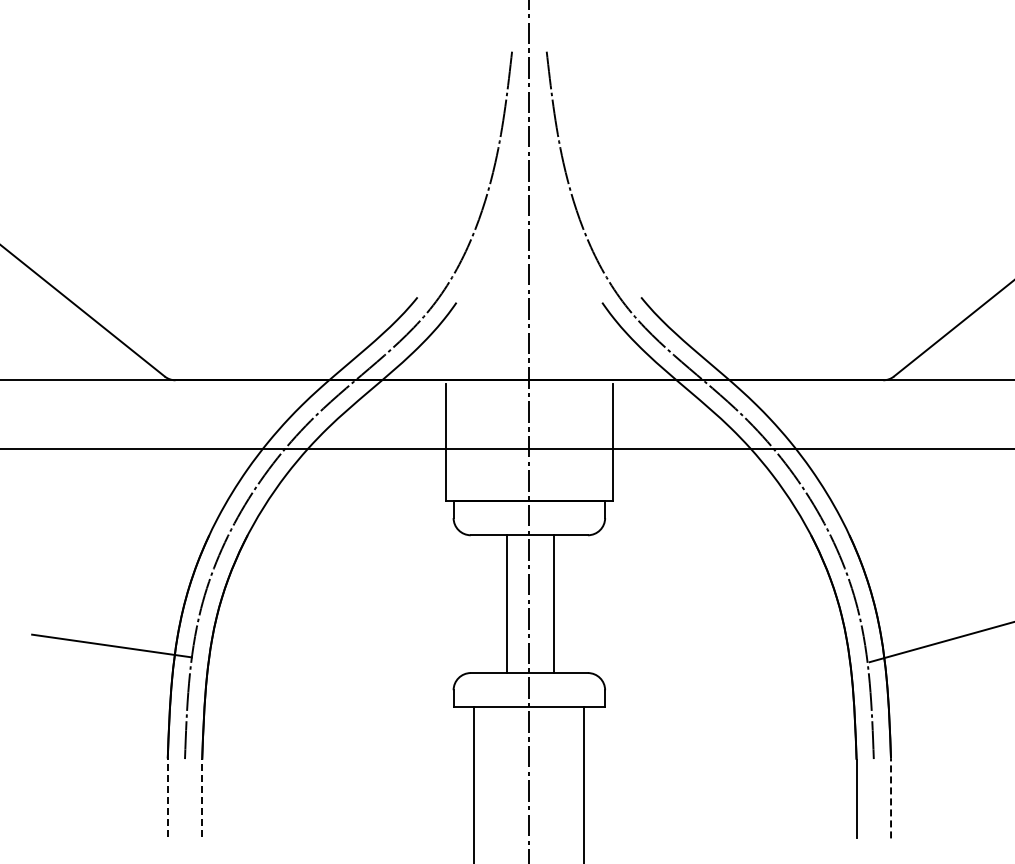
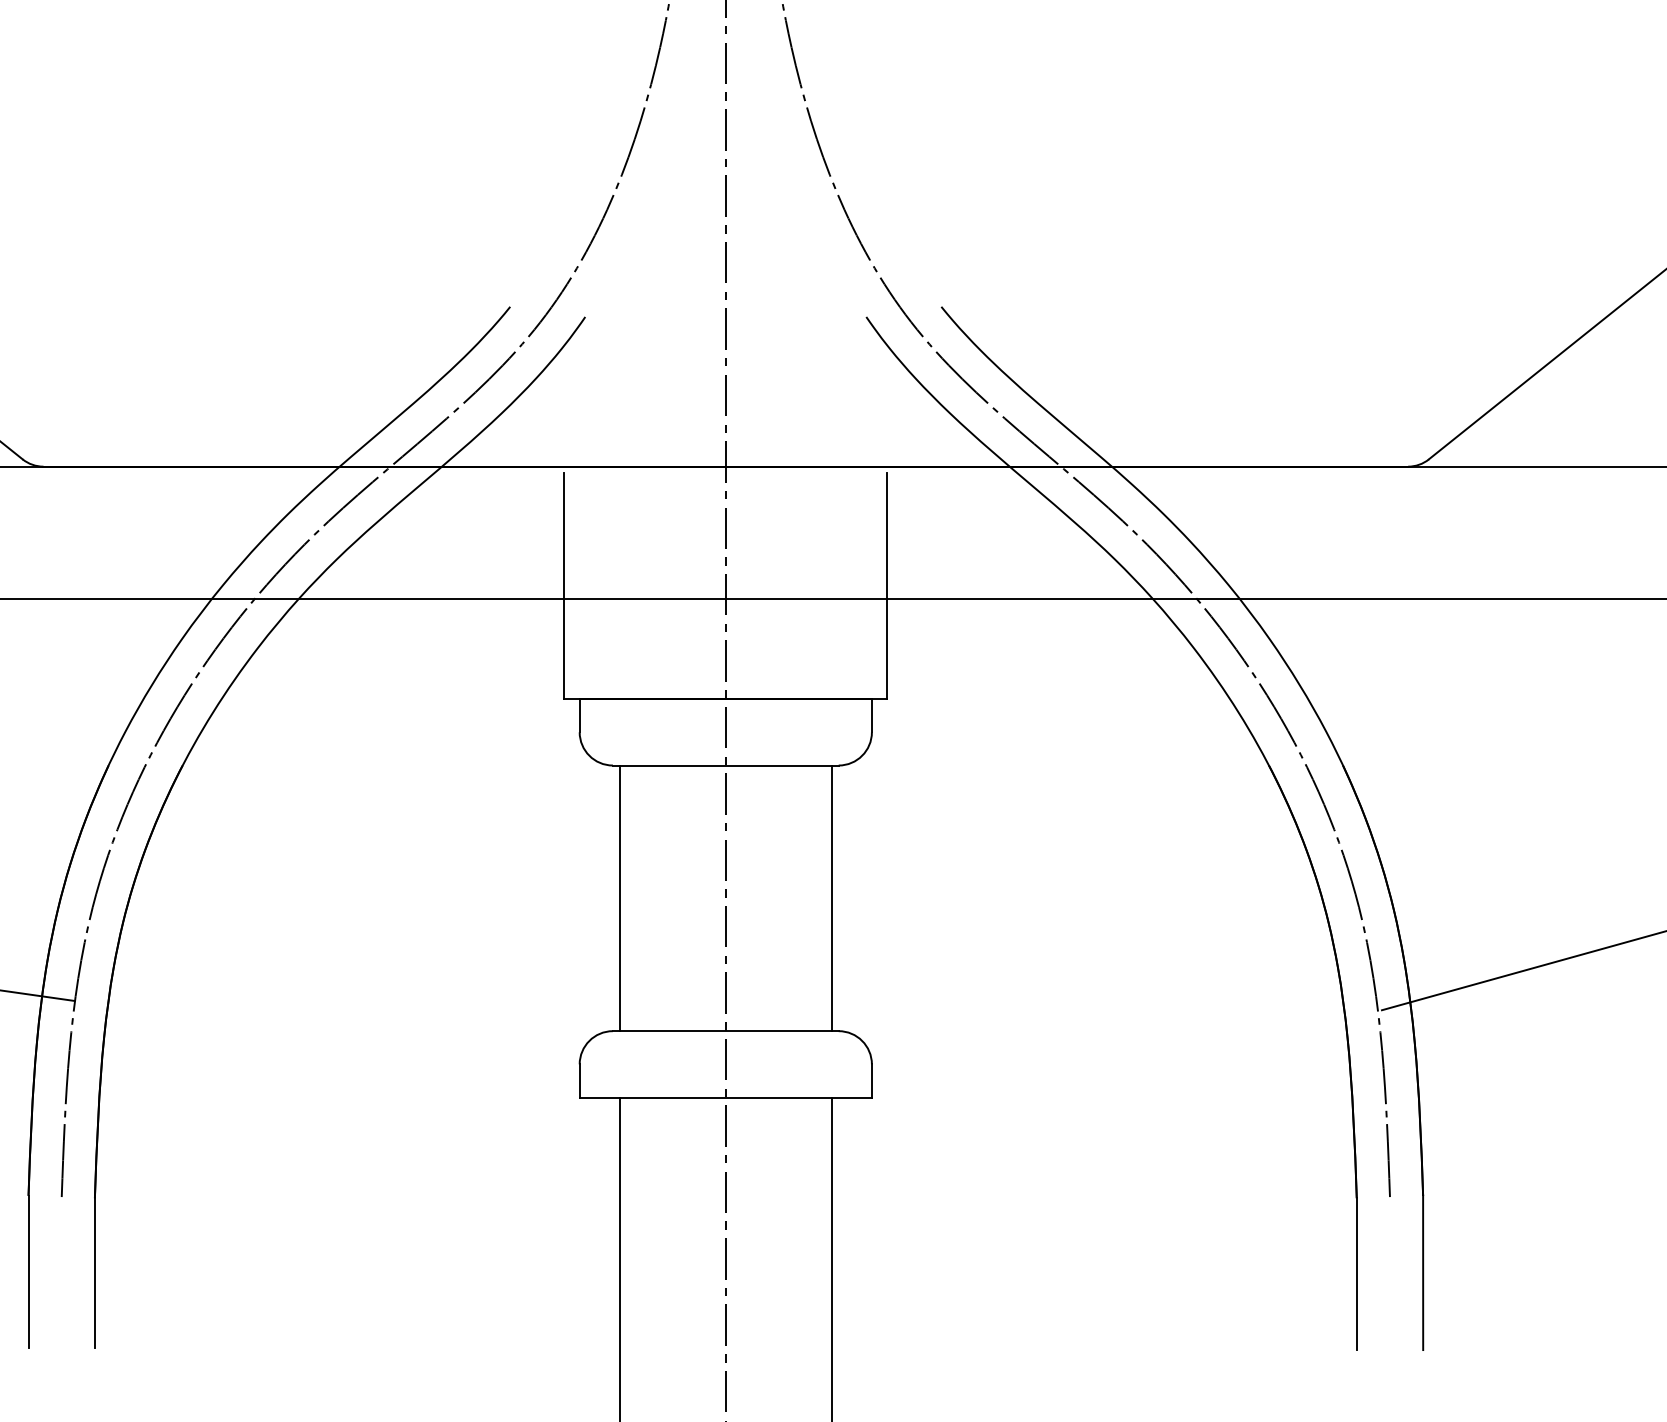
line: (507, 604) -> (619, 899), moved
line: (554, 604) -> (832, 899), moved
line: (167, 797) -> (27, 1271), dashed -> solid
line: (202, 797) -> (95, 1271), dashed -> solid
line: (891, 798) -> (1424, 1273), dashed -> solid

